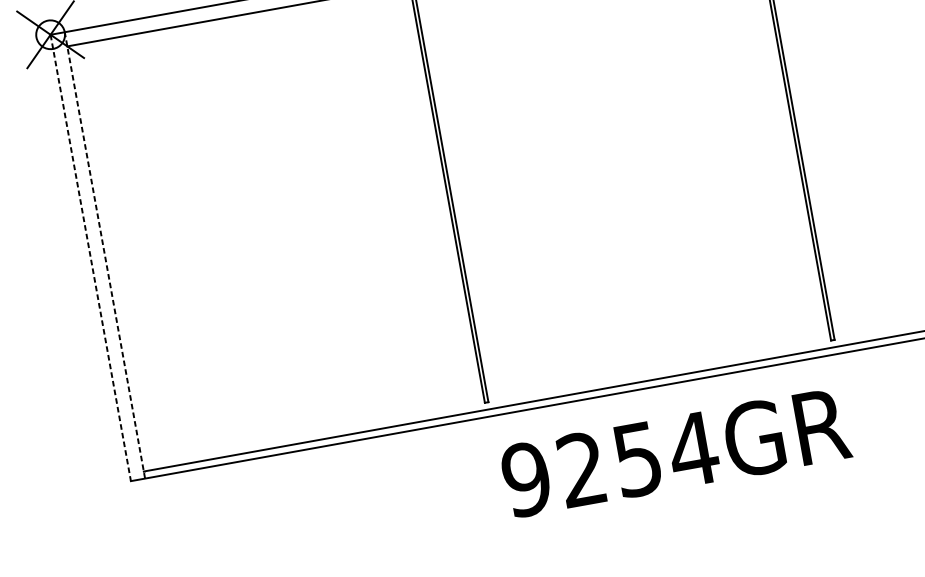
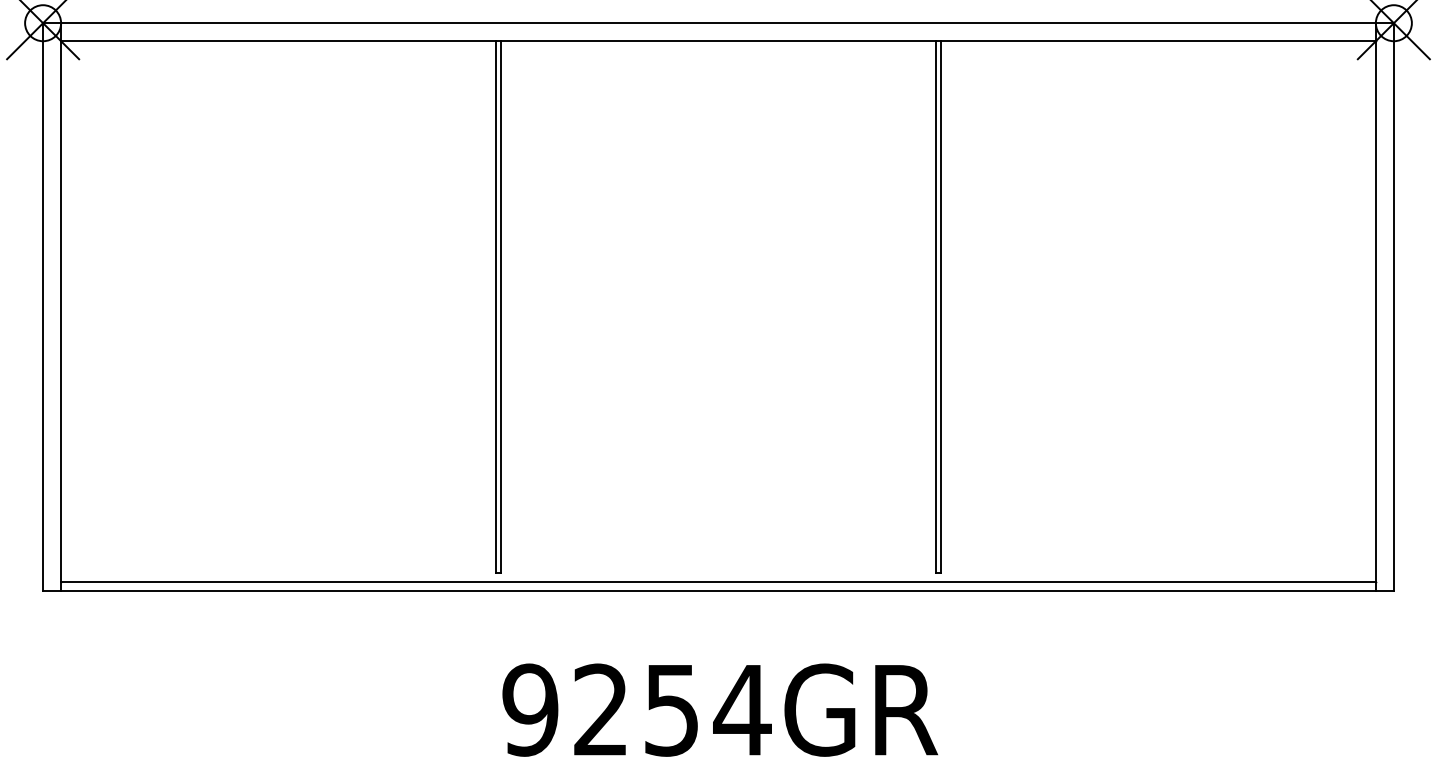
line: (105, 255) -> (61, 306), dashed -> solid
line: (91, 257) -> (43, 306), dashed -> solid
text: (675, 452) -> (720, 709), moved

